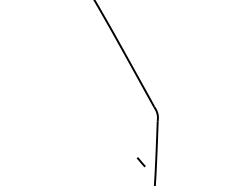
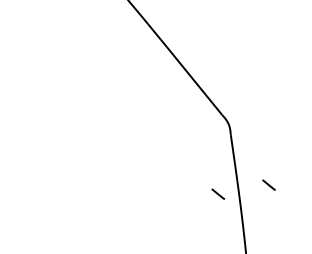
curve: (177, 162) -> (268, 185), added

